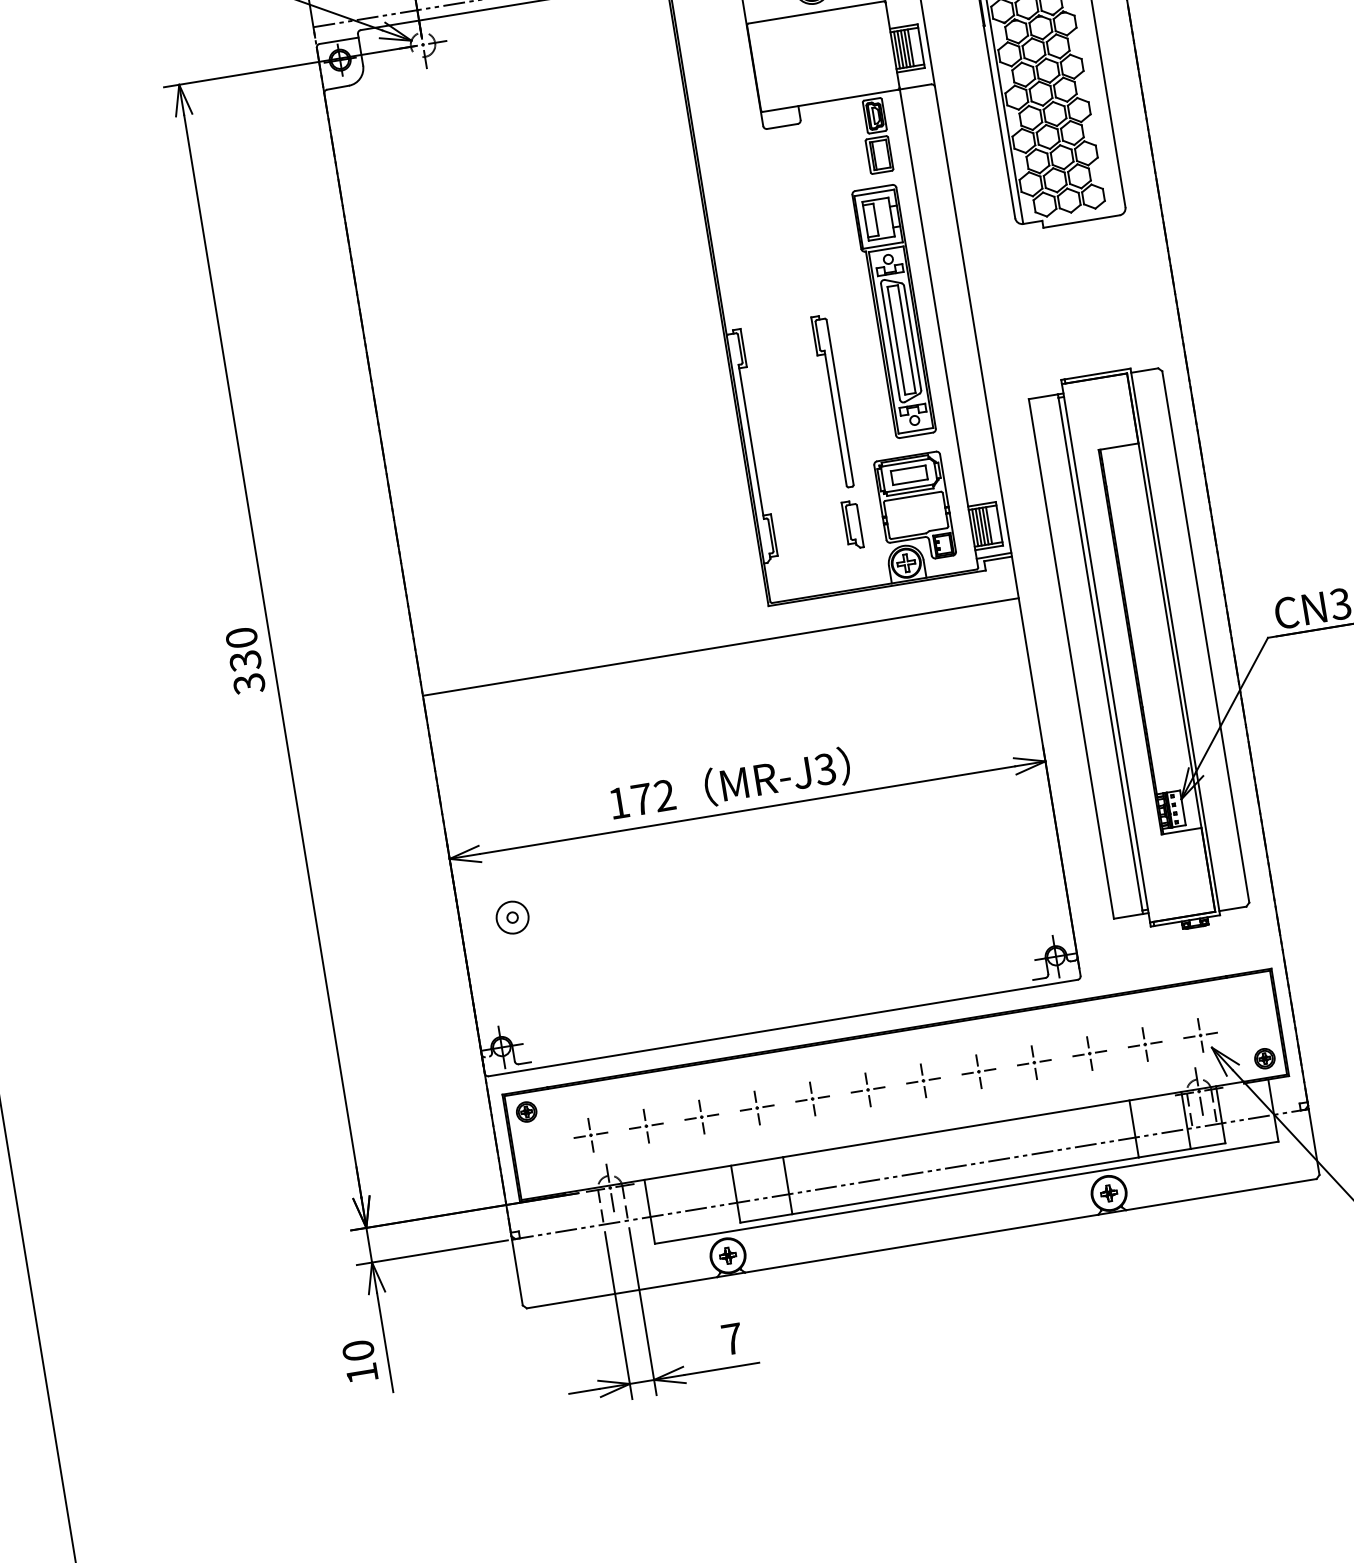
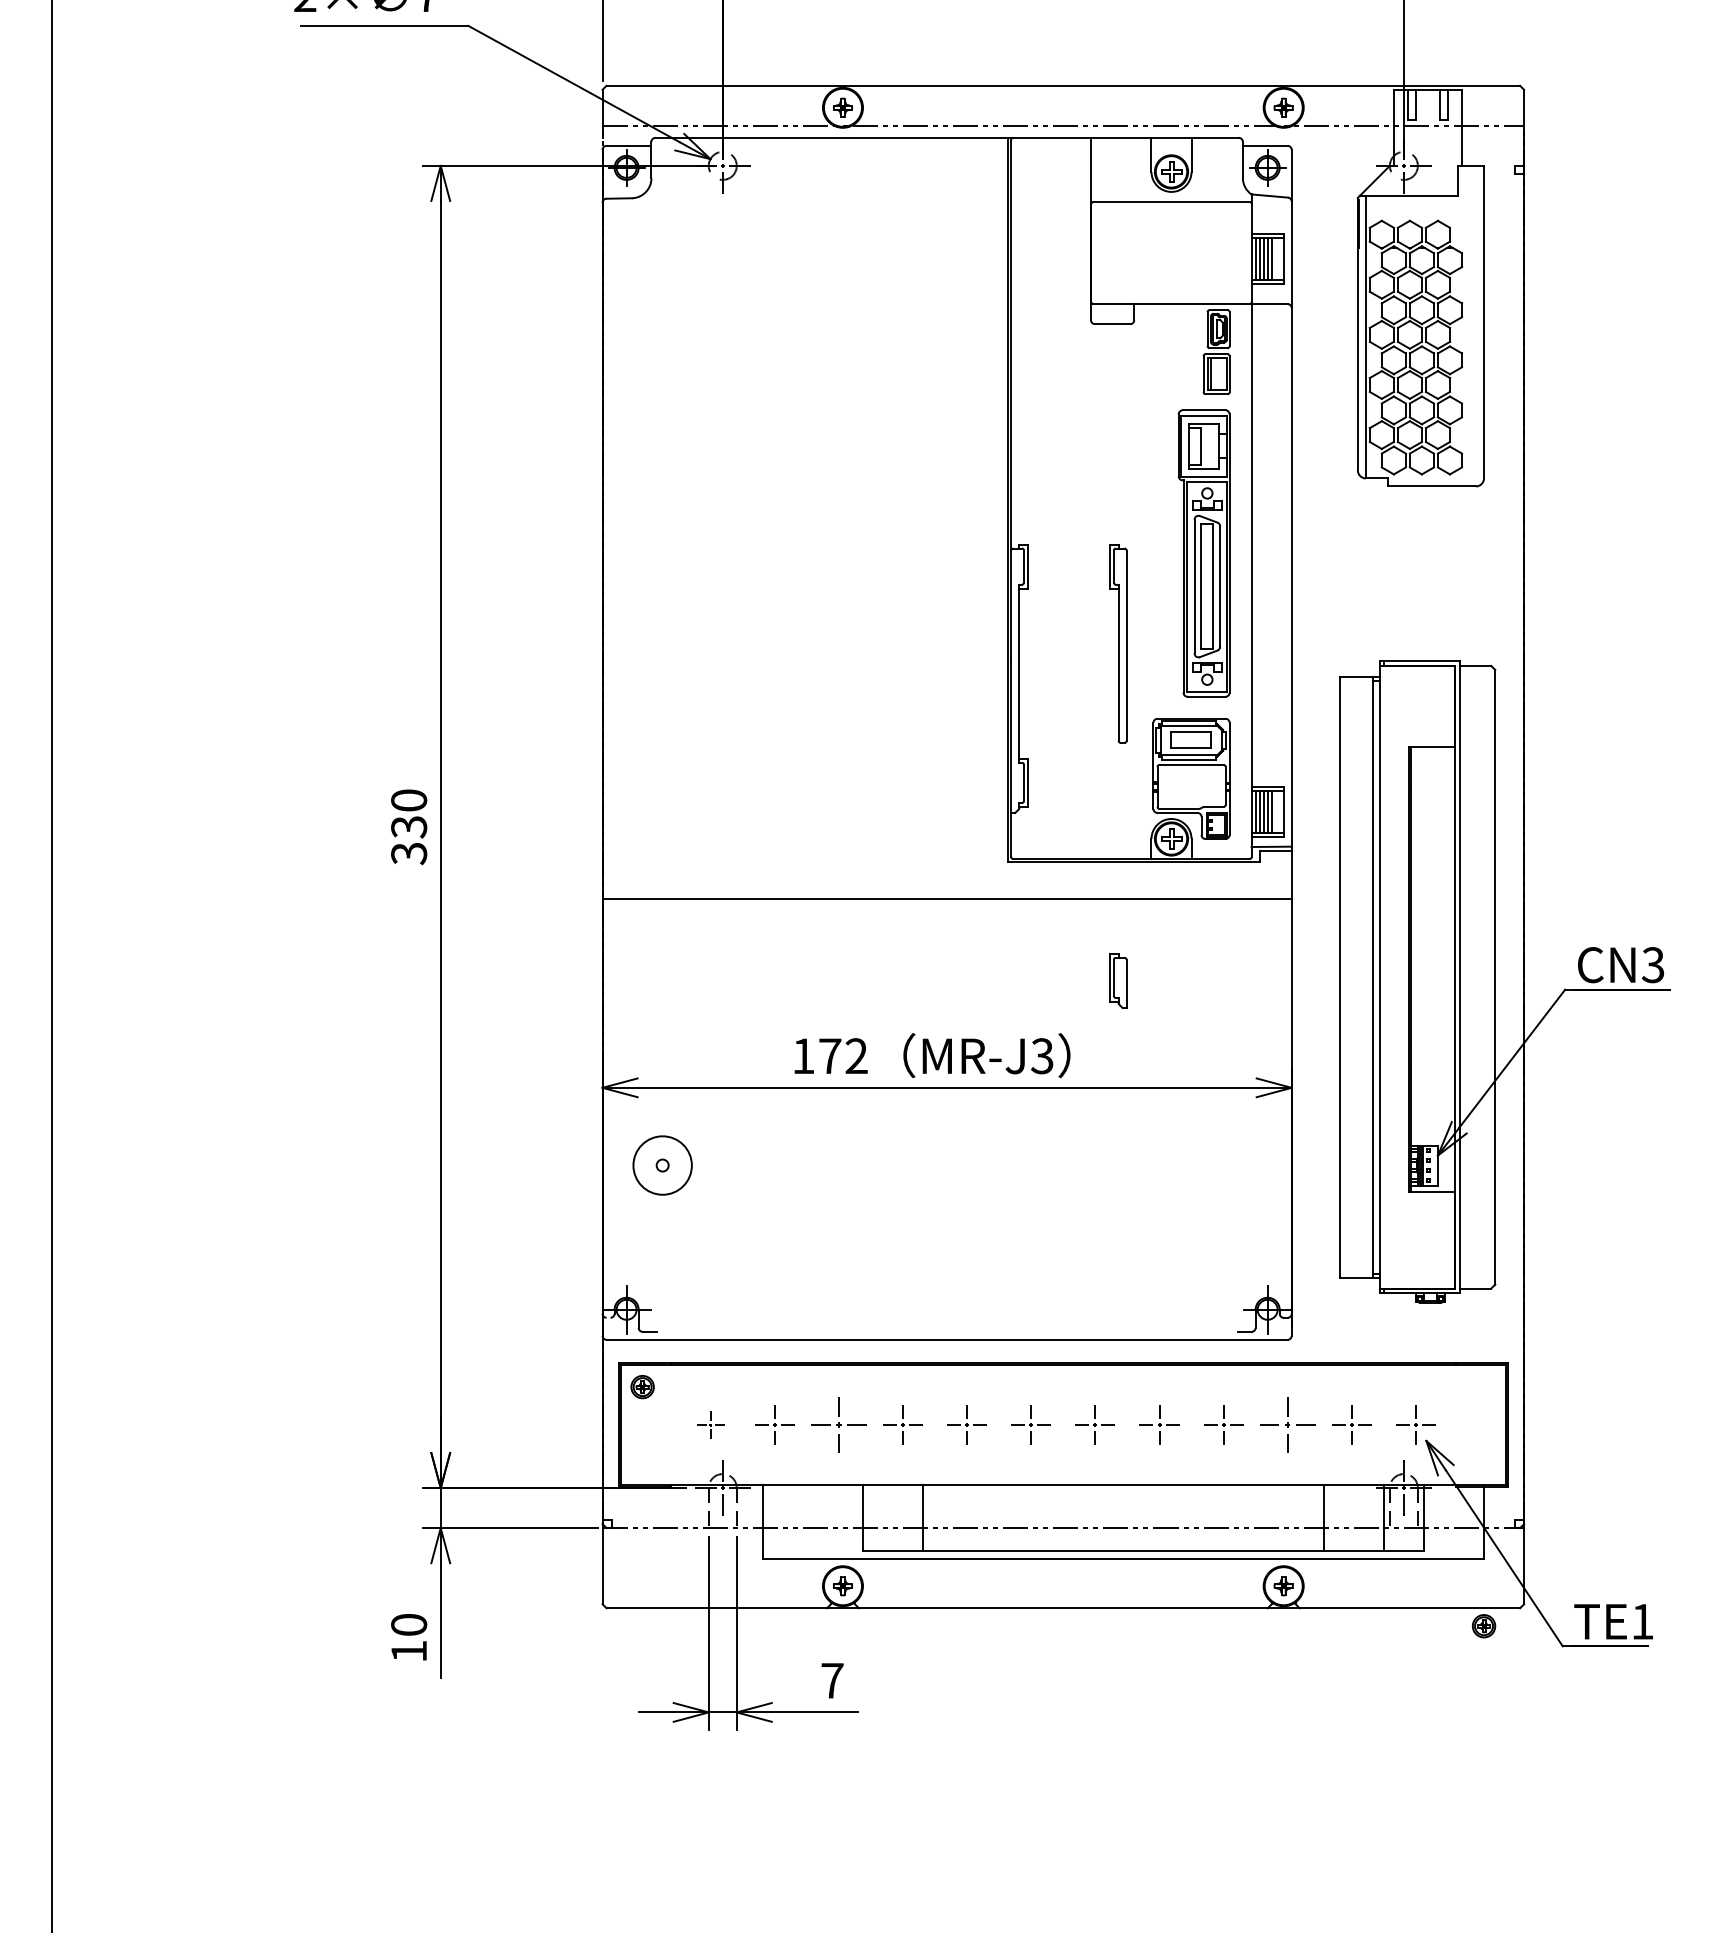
part: (852, 524) -> (1118, 980), moved
circle: (512, 917) -> (662, 1165), size x1.6
part: (1089, 1053) -> (1287, 1424), size x1.4
part: (1264, 1059) -> (1483, 1626), moved
part: (701, 1116) -> (838, 1424), size x1.4
part: (590, 1134) -> (710, 1424), size x0.7

